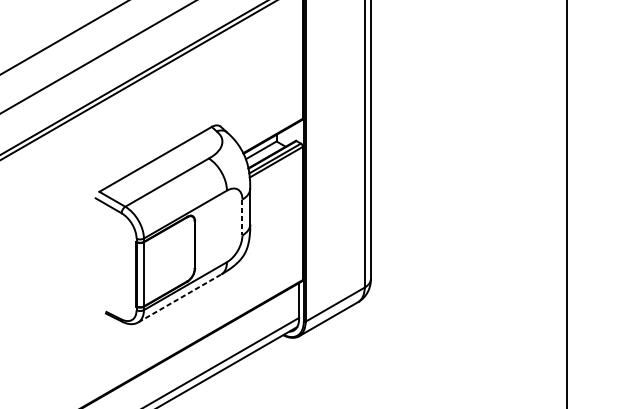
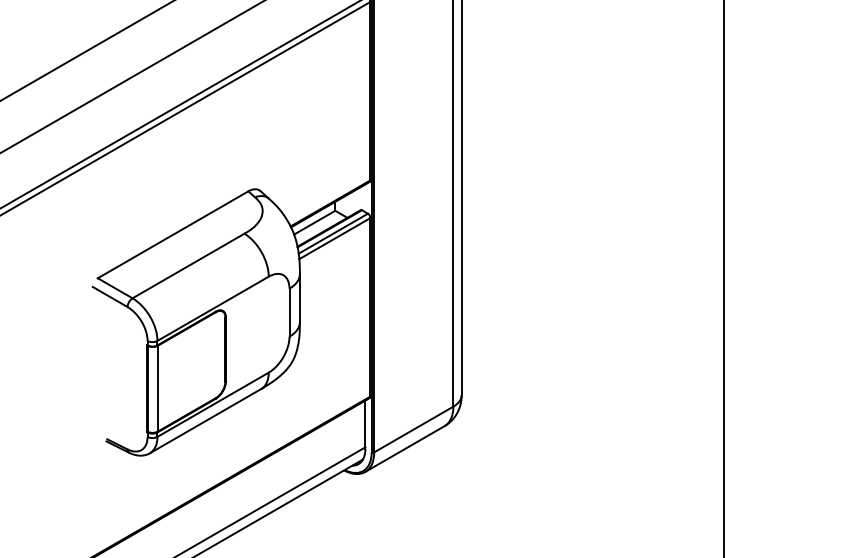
line: (242, 218) -> (289, 313), dashed -> solid
line: (180, 297) -> (206, 420), dashed -> solid

